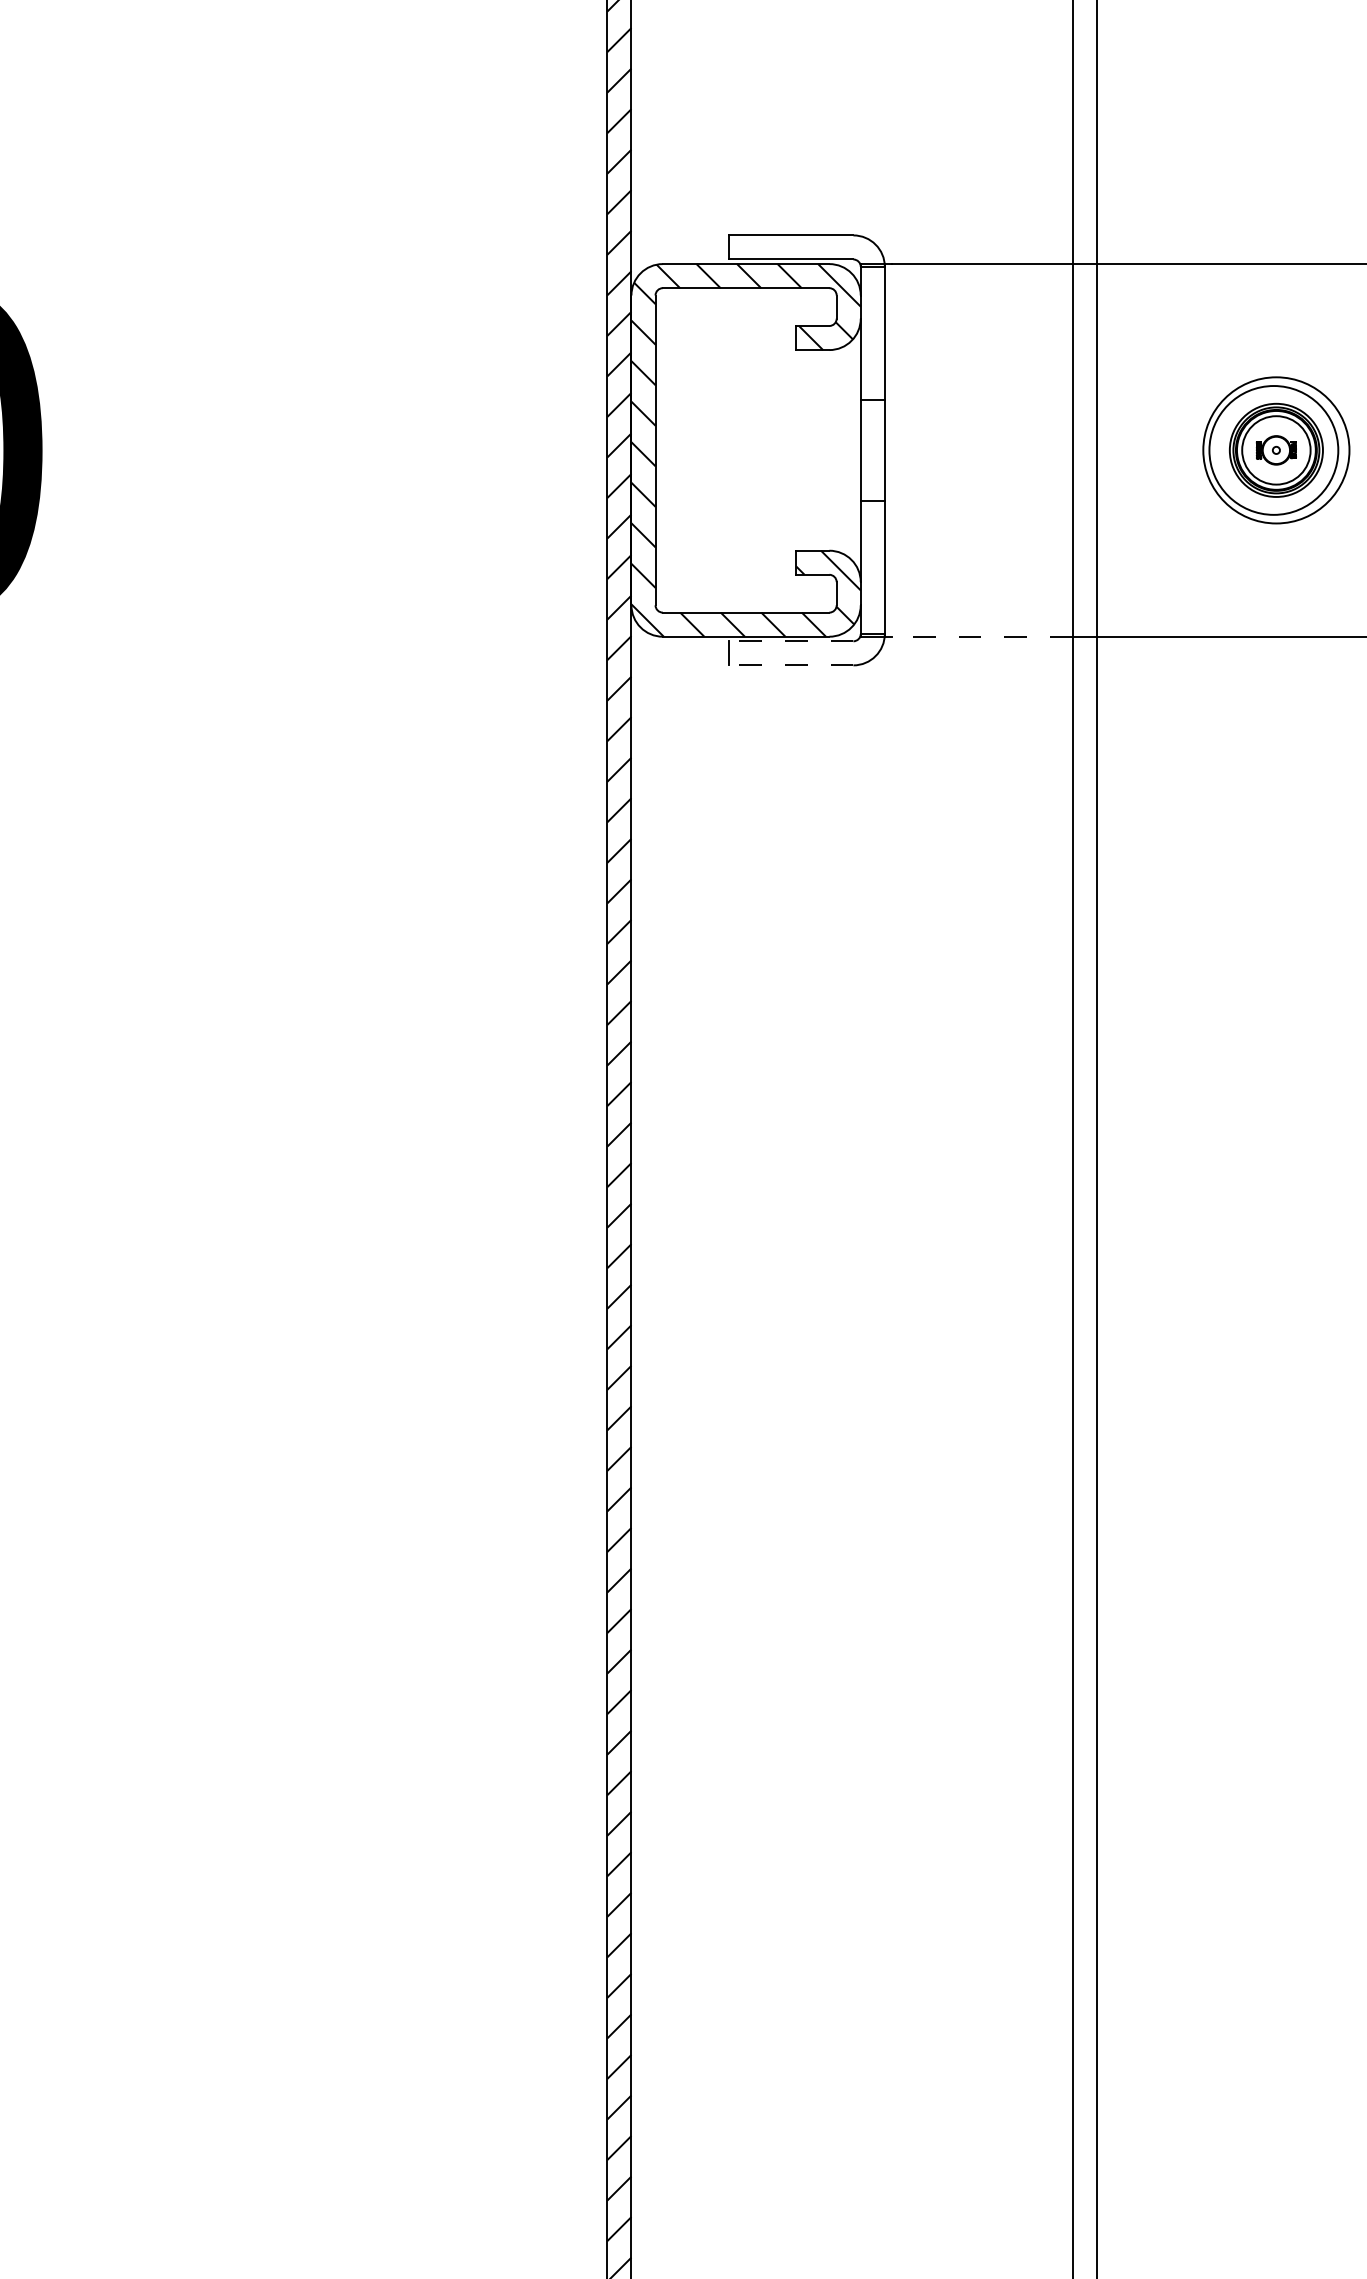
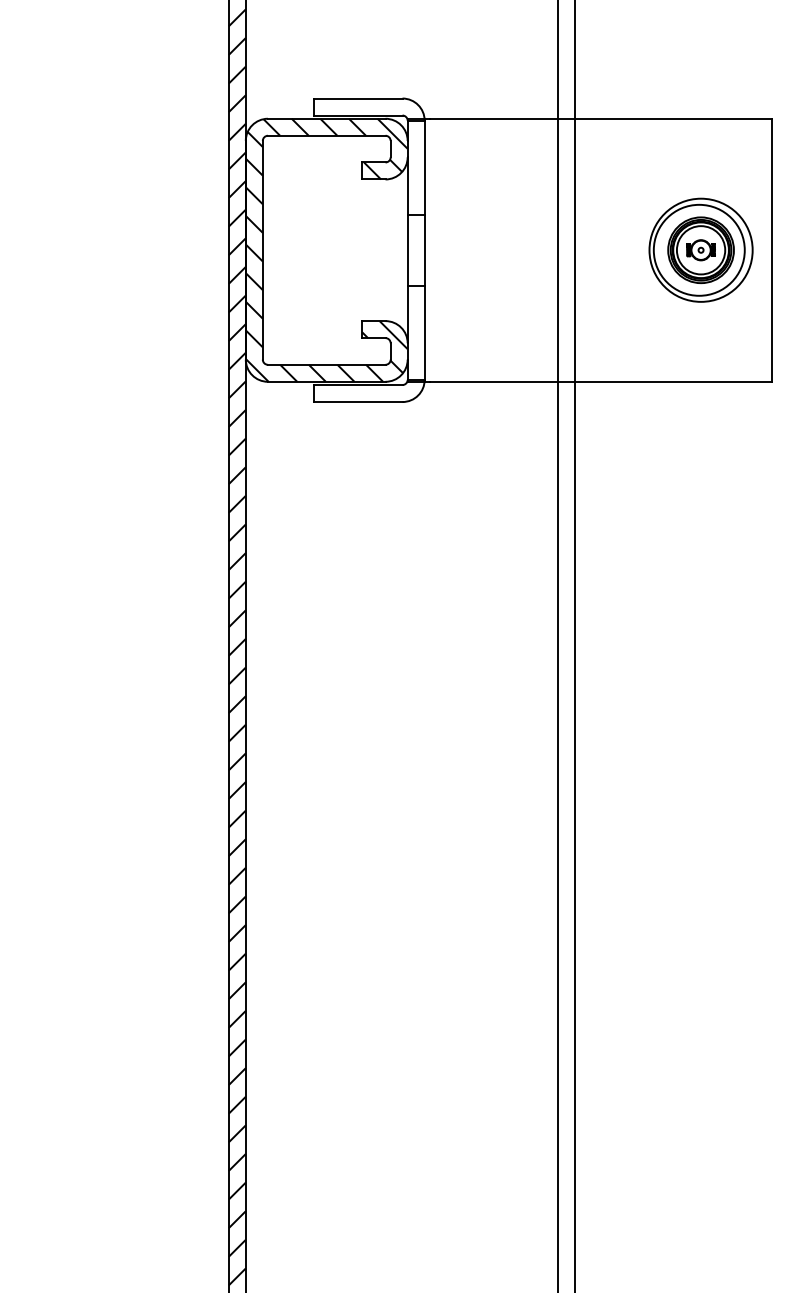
line: (982, 636) -> (493, 381), dashed -> solid
line: (790, 641) -> (358, 385), dashed -> solid
line: (790, 665) -> (358, 402), dashed -> solid

